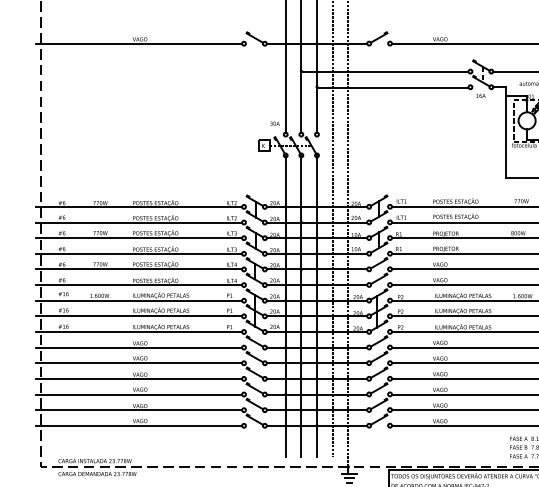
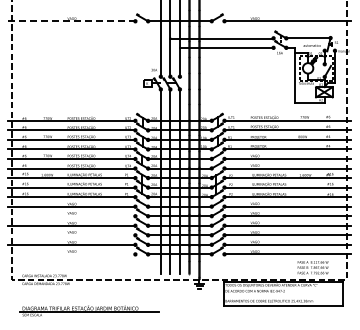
line: (139, 44) -> (71, 21), solid -> dashed
line: (139, 363) -> (71, 216), removed
line: (139, 394) -> (71, 235), removed
line: (139, 425) -> (71, 254), removed

